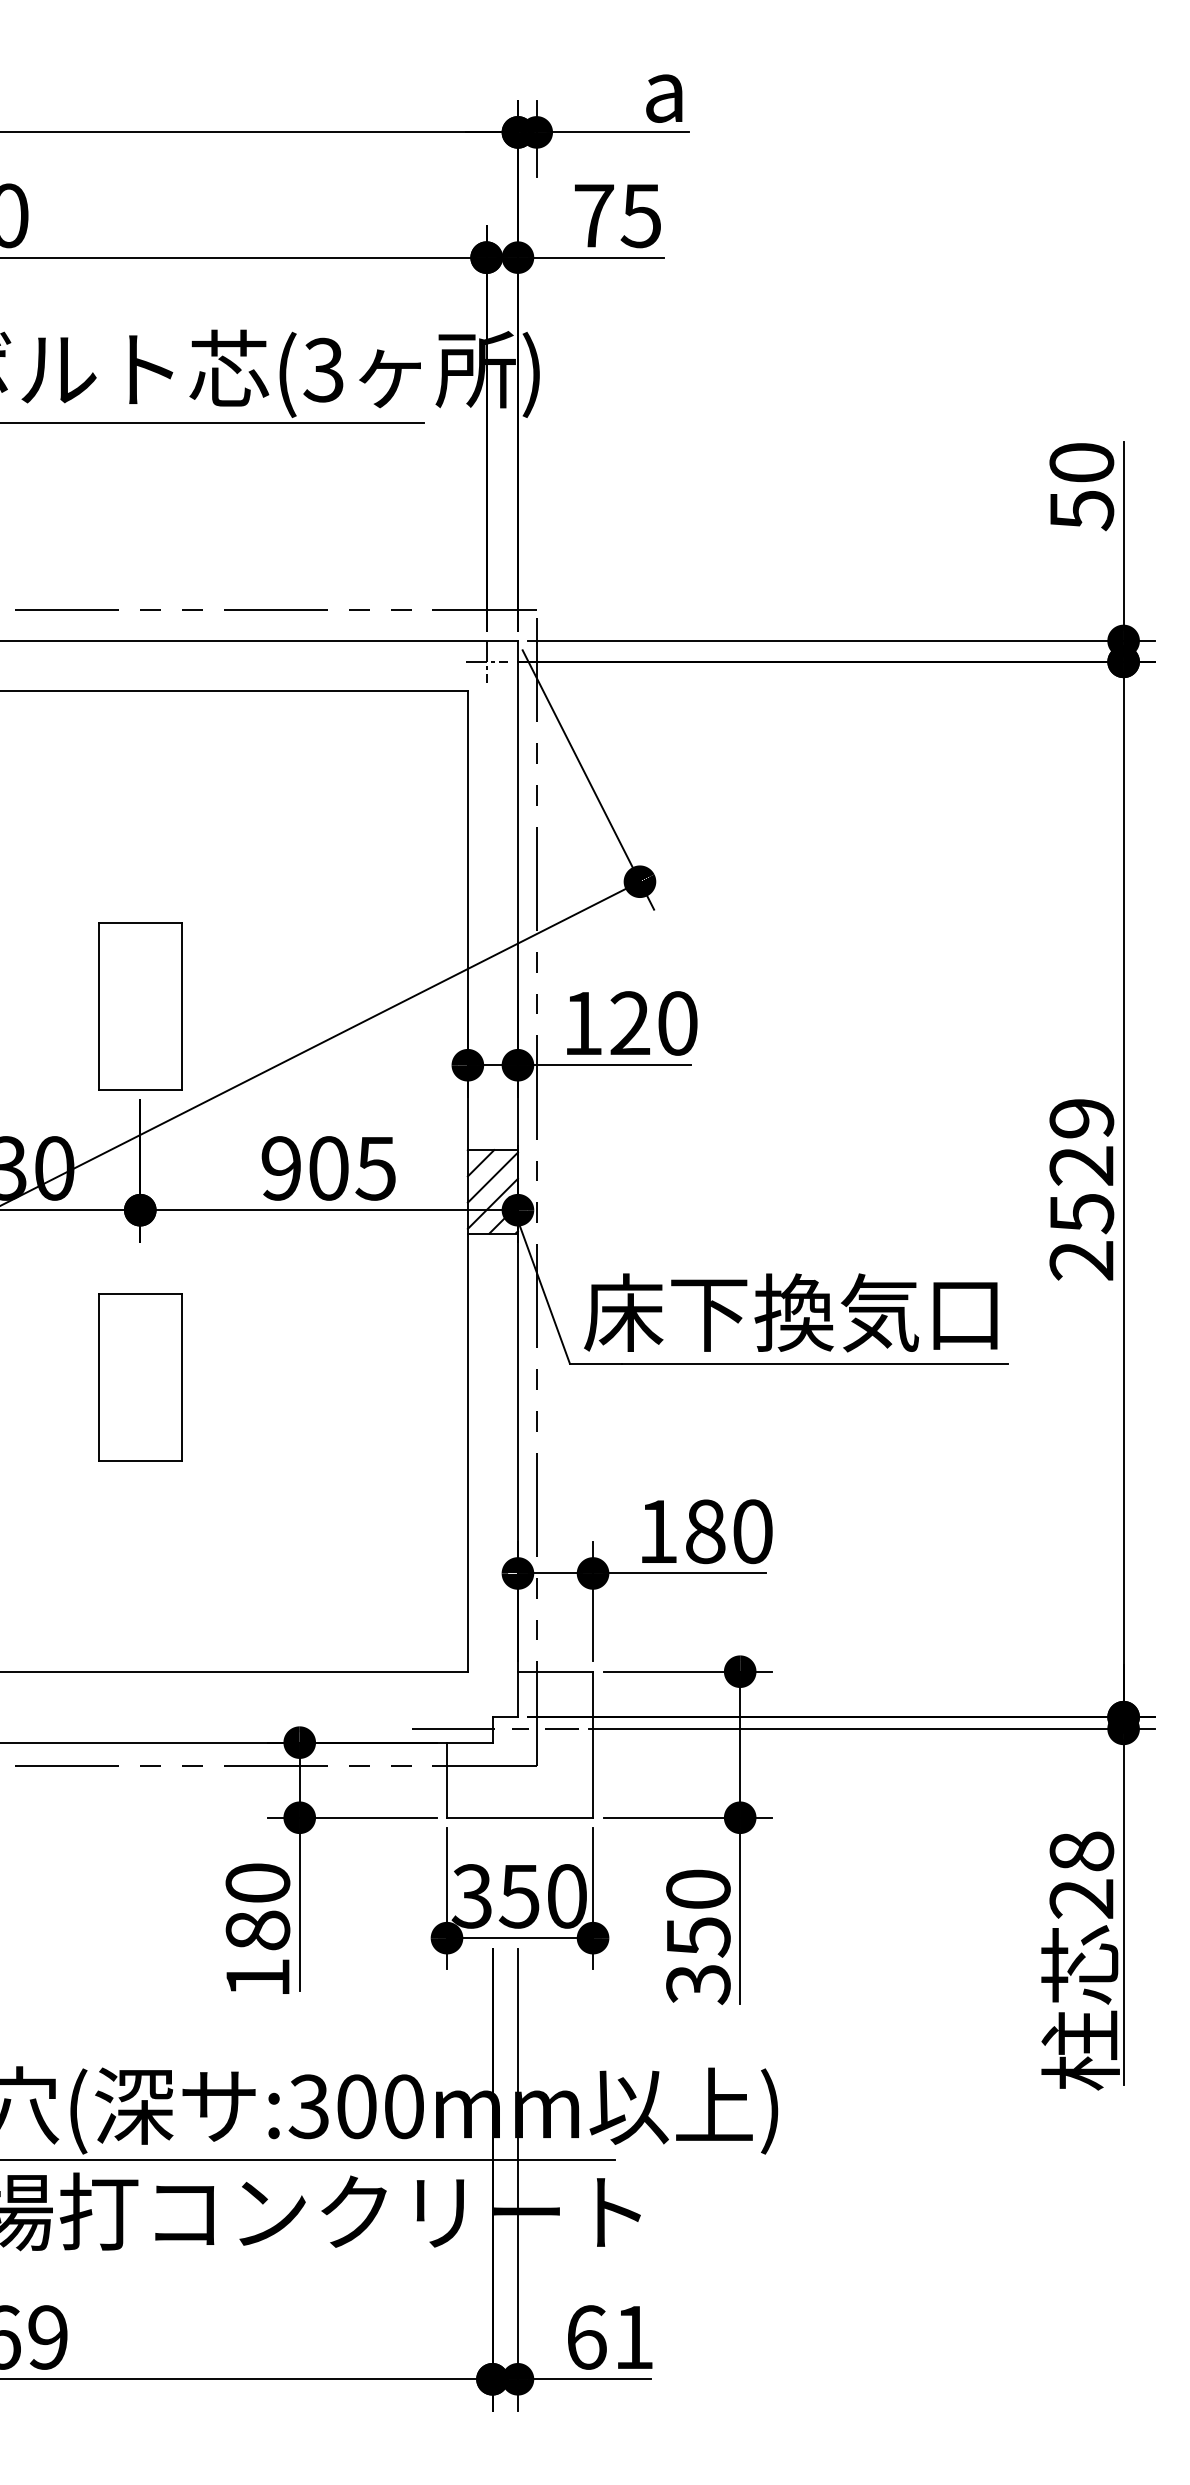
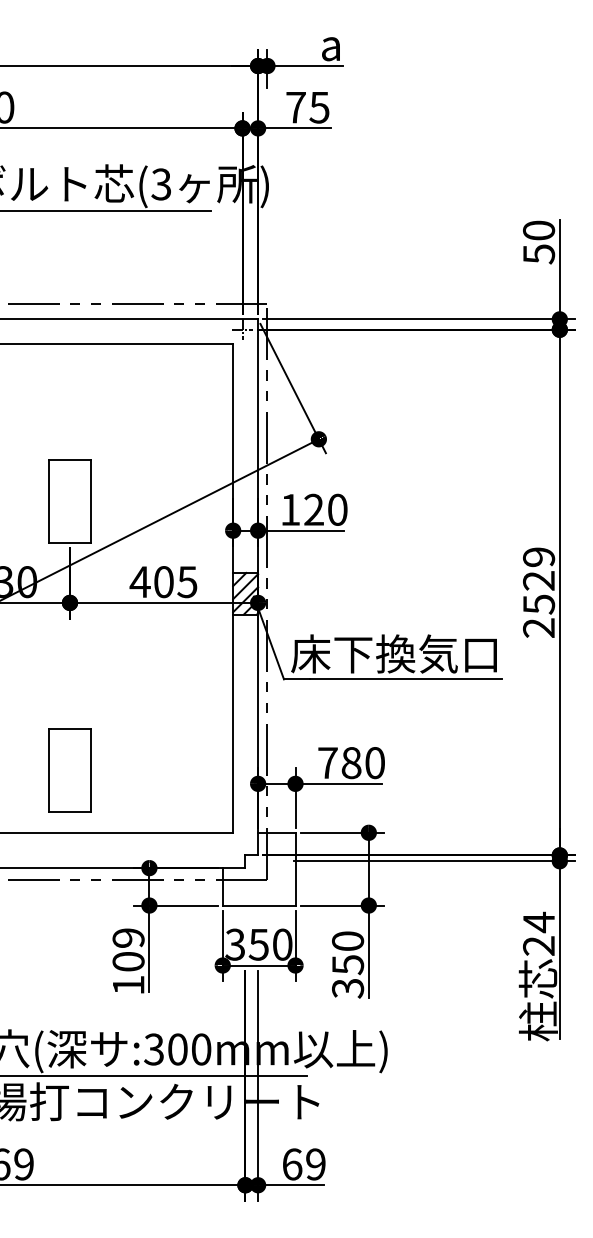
text: (279, 1169) -> (139, 582), 905 -> 405
part: (139, 1378) -> (69, 770), moved
text: (657, 1530) -> (327, 762), 180 -> 780
line: (494, 1729) -> (246, 861), removed
text: (1082, 1851) -> (539, 922), 28 -> 24
text: (257, 1905) -> (128, 949), 180 -> 109
text: (633, 2337) -> (315, 1164), 61 -> 69

